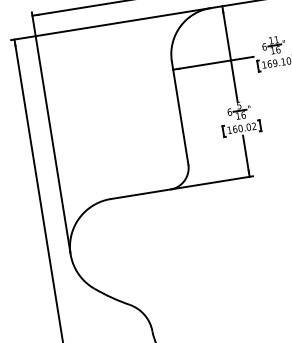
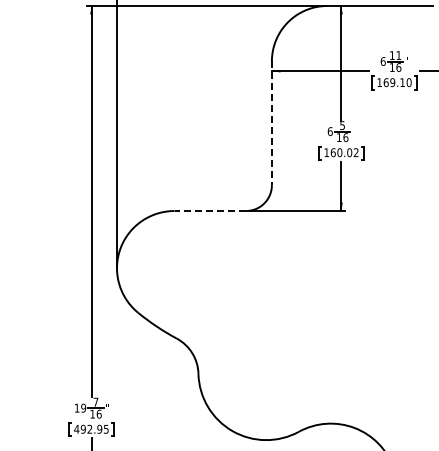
line: (179, 113) -> (271, 123), solid -> dashed
line: (140, 194) -> (210, 211), solid -> dashed

